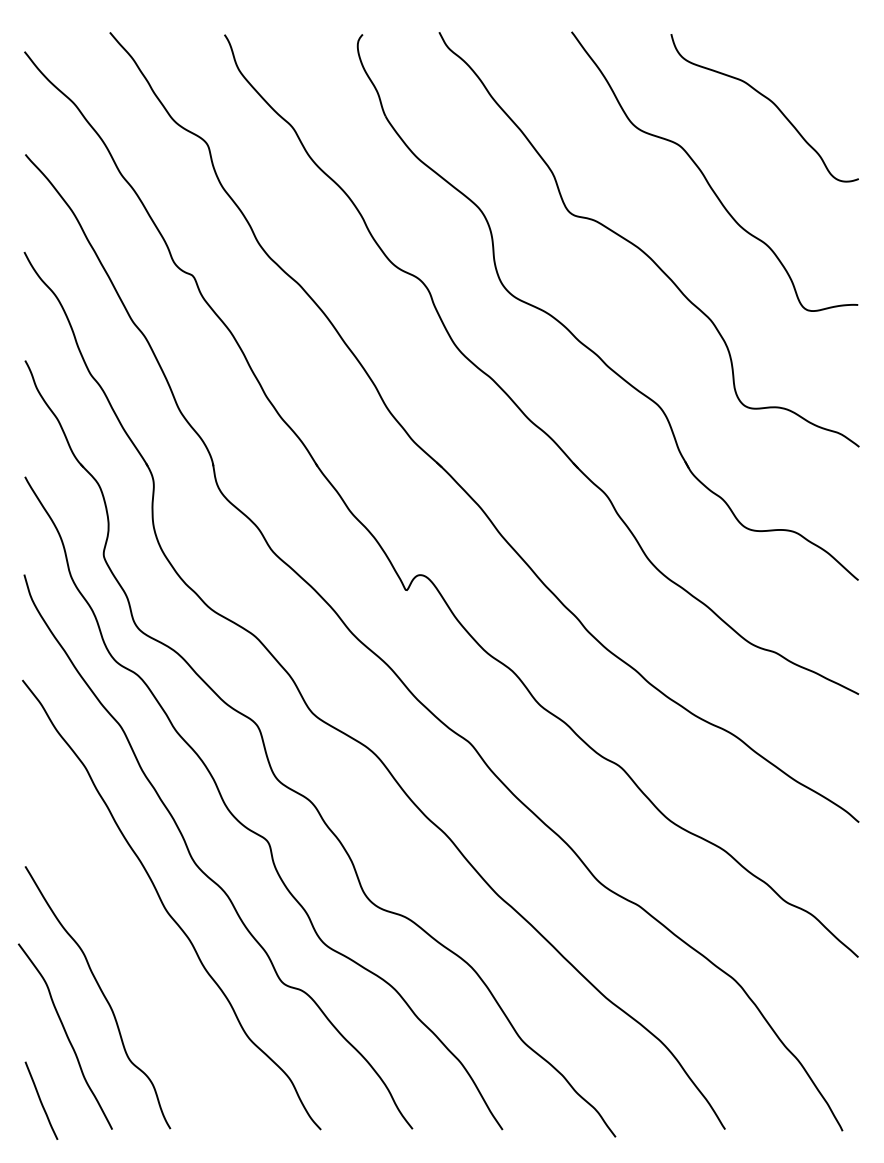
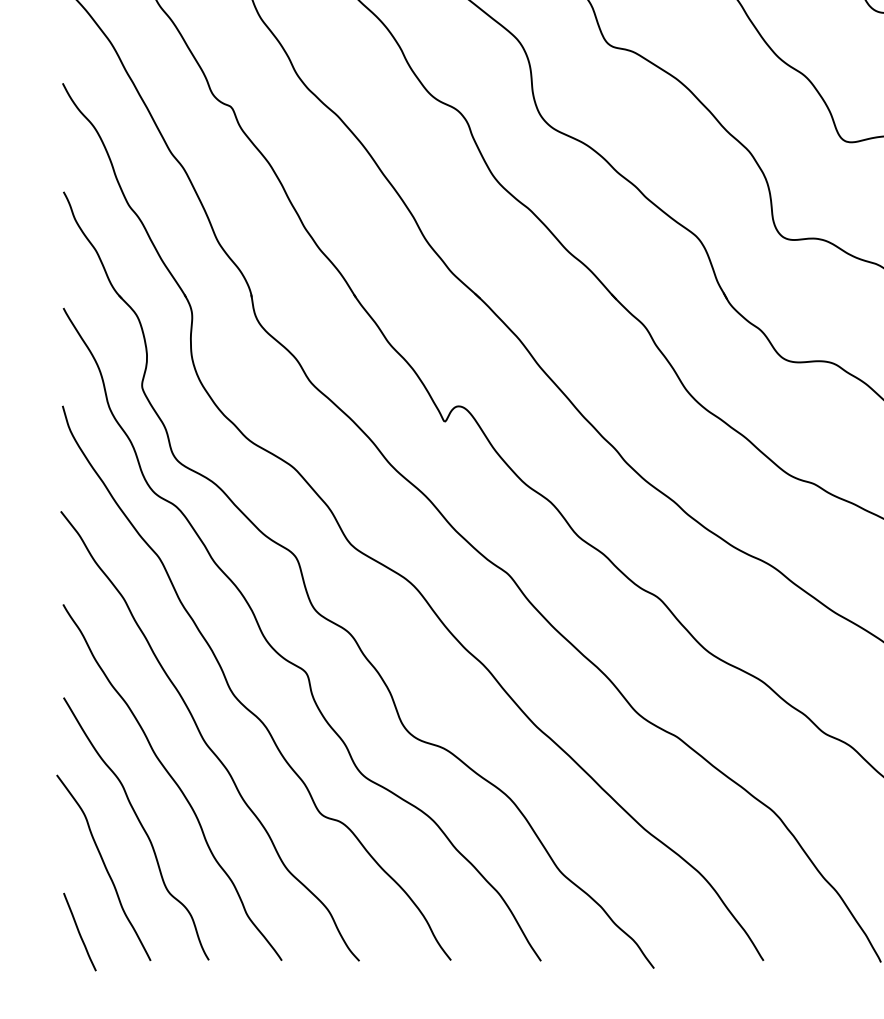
curve: (135, 950) -> (173, 781), added

